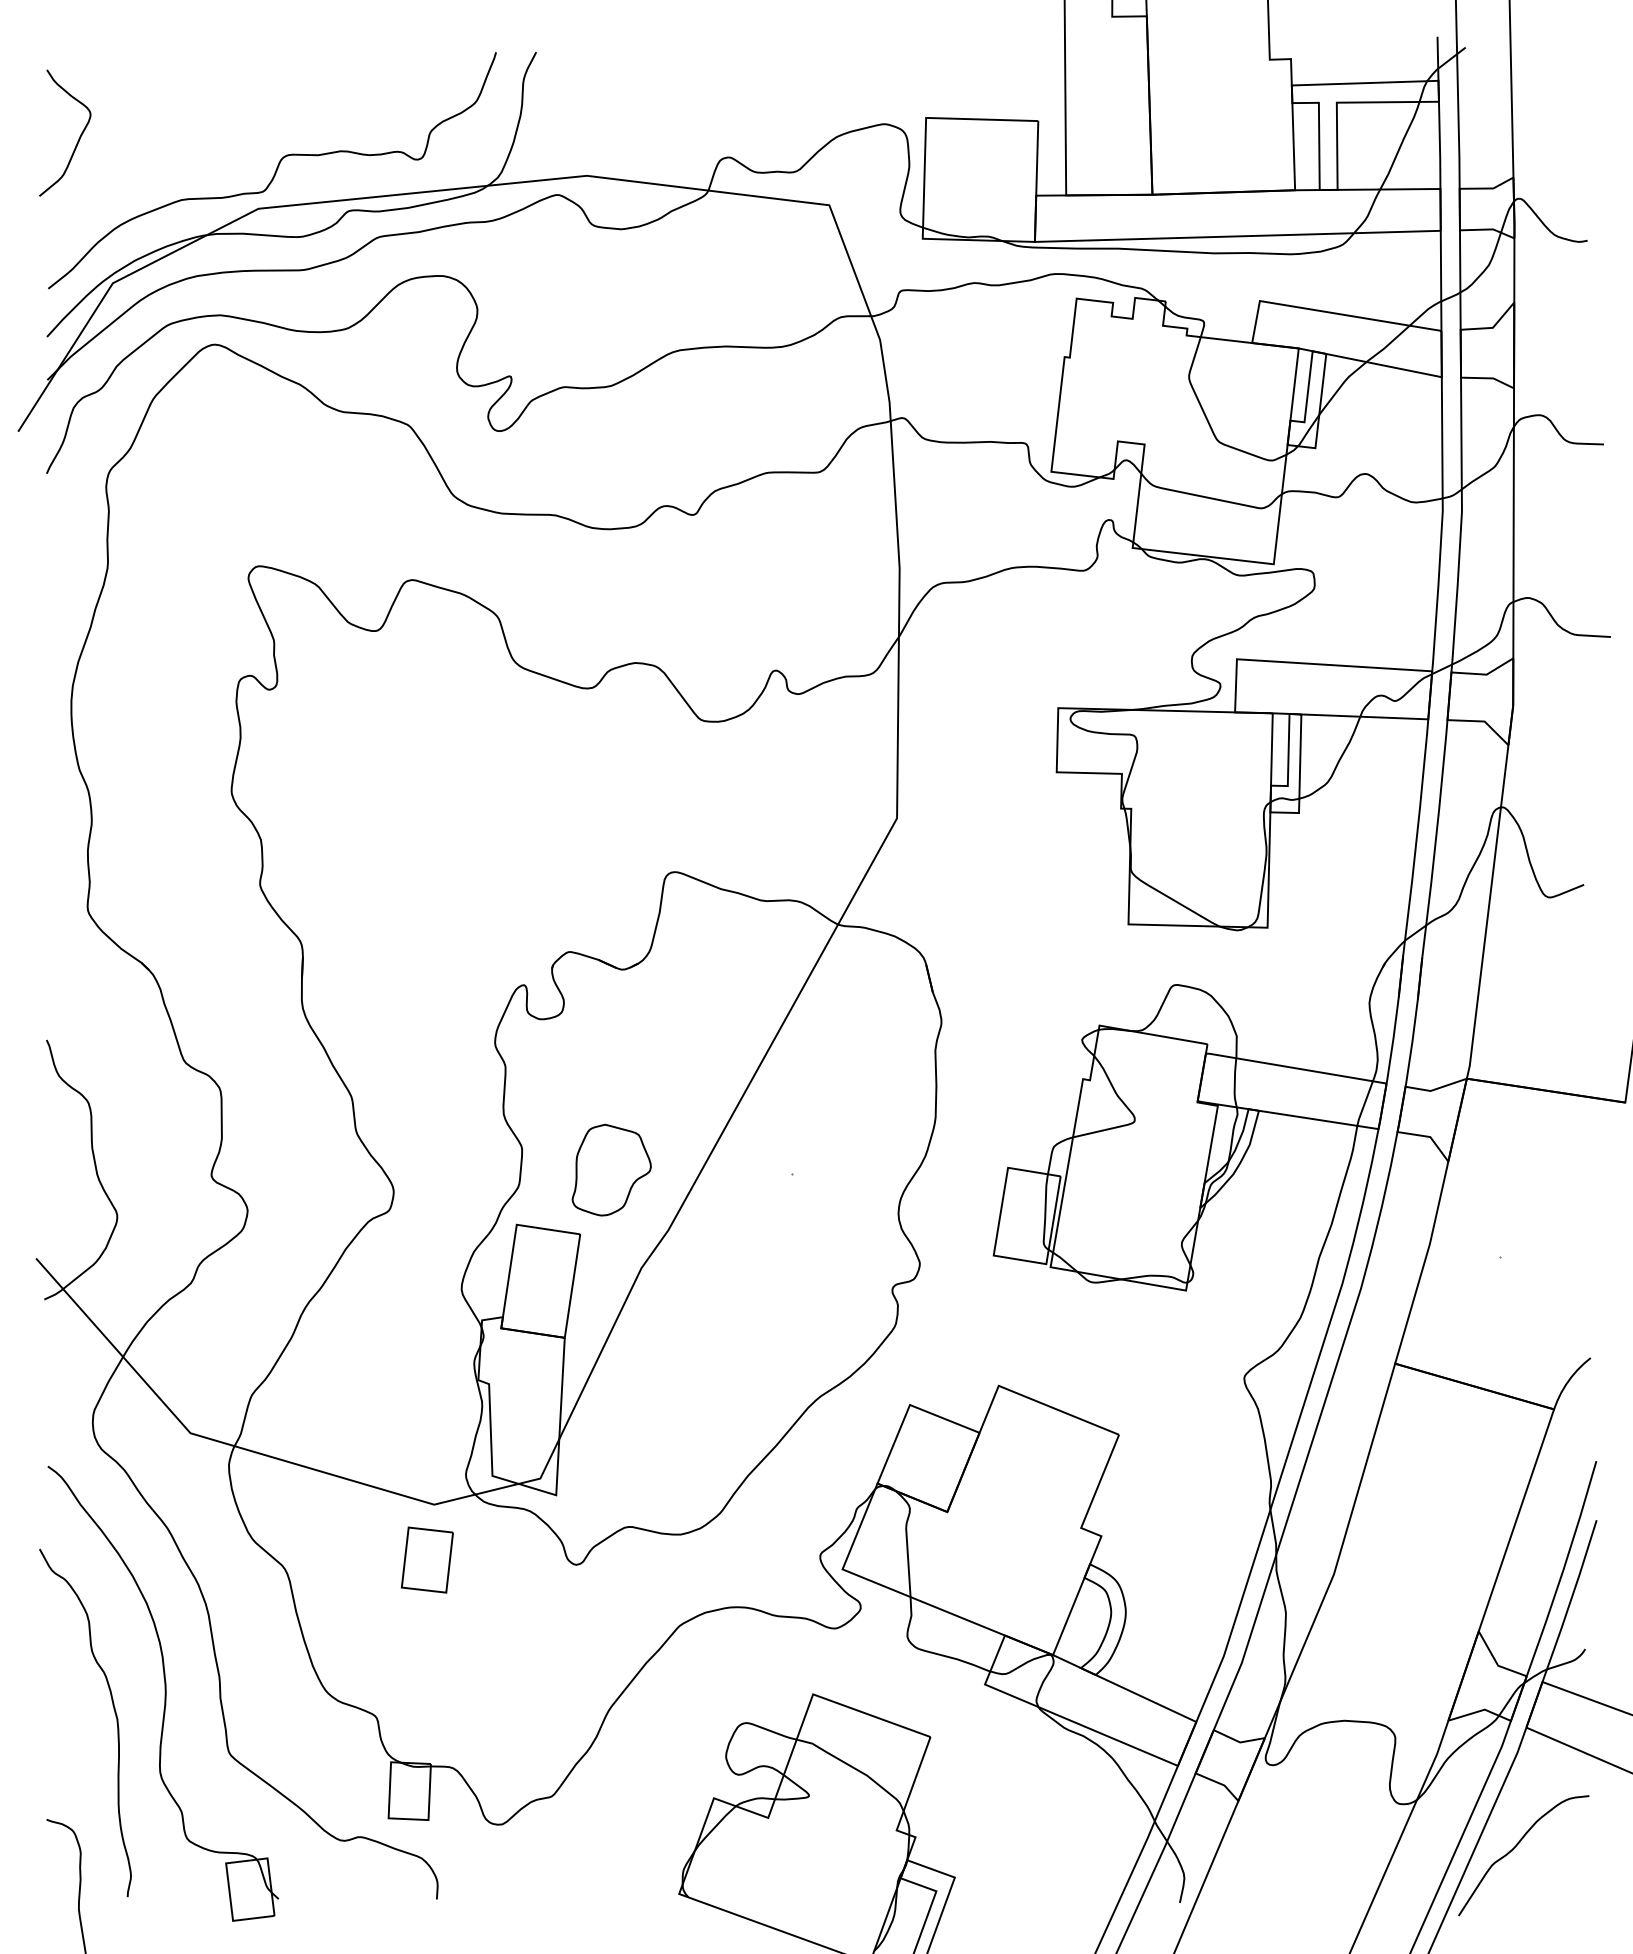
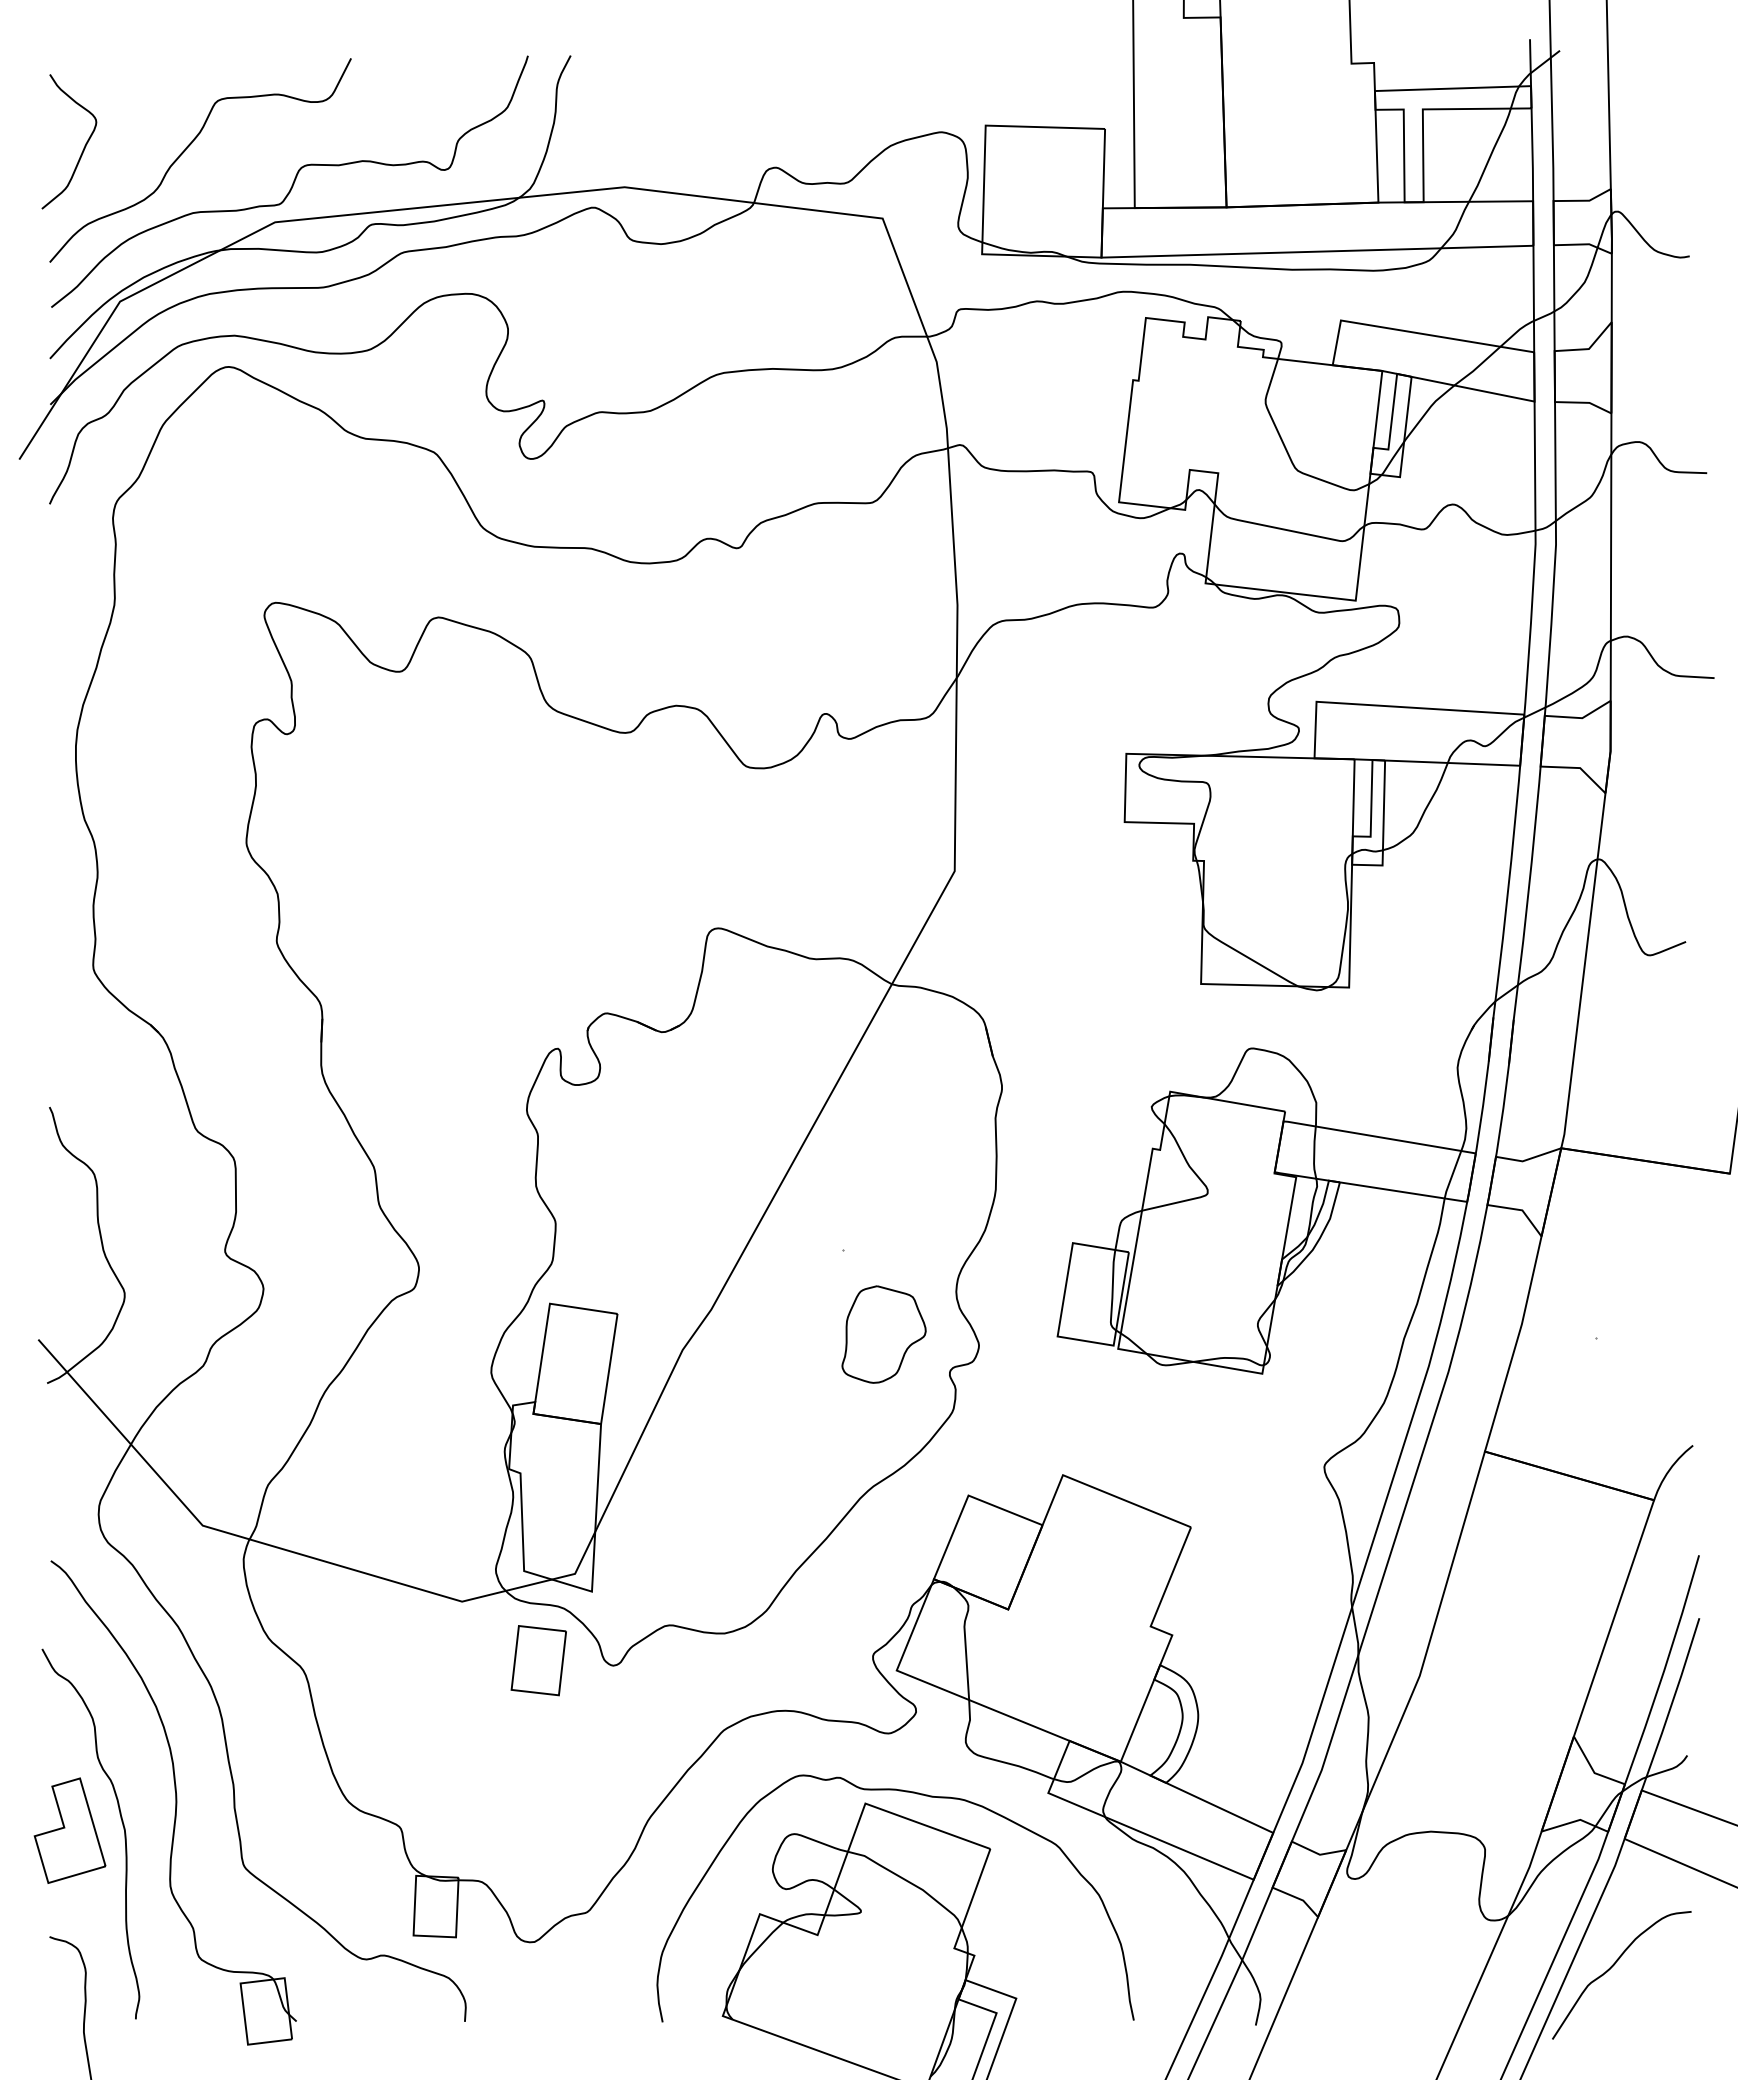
curve: (174, 142) -> (185, 151), added
part: (611, 1170) -> (883, 1334), moved
part: (427, 1559) -> (538, 1660), moved
curve: (861, 1685) -> (916, 1794), added
part: (65, 1719) -> (69, 1830), added

